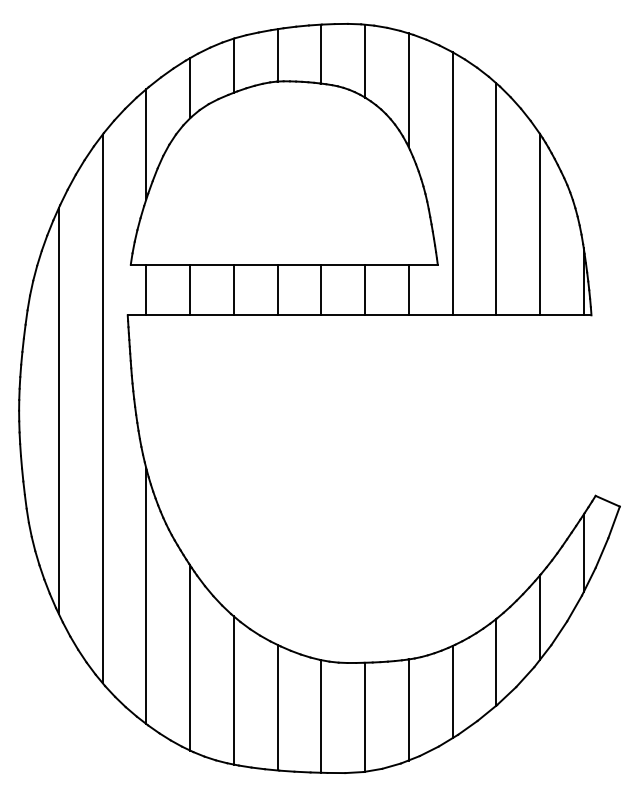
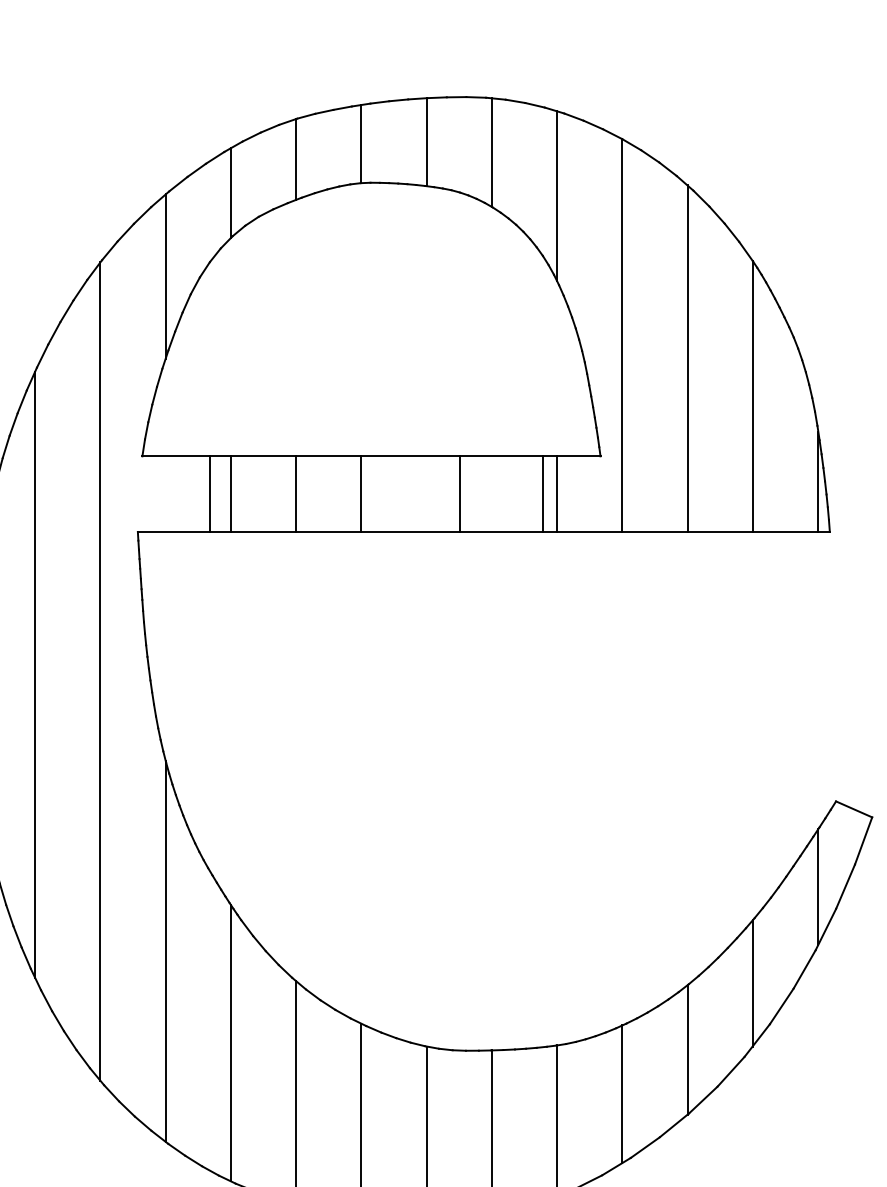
line: (146, 289) -> (210, 493), moved
line: (321, 289) -> (459, 493), moved
line: (365, 289) -> (543, 493), moved

